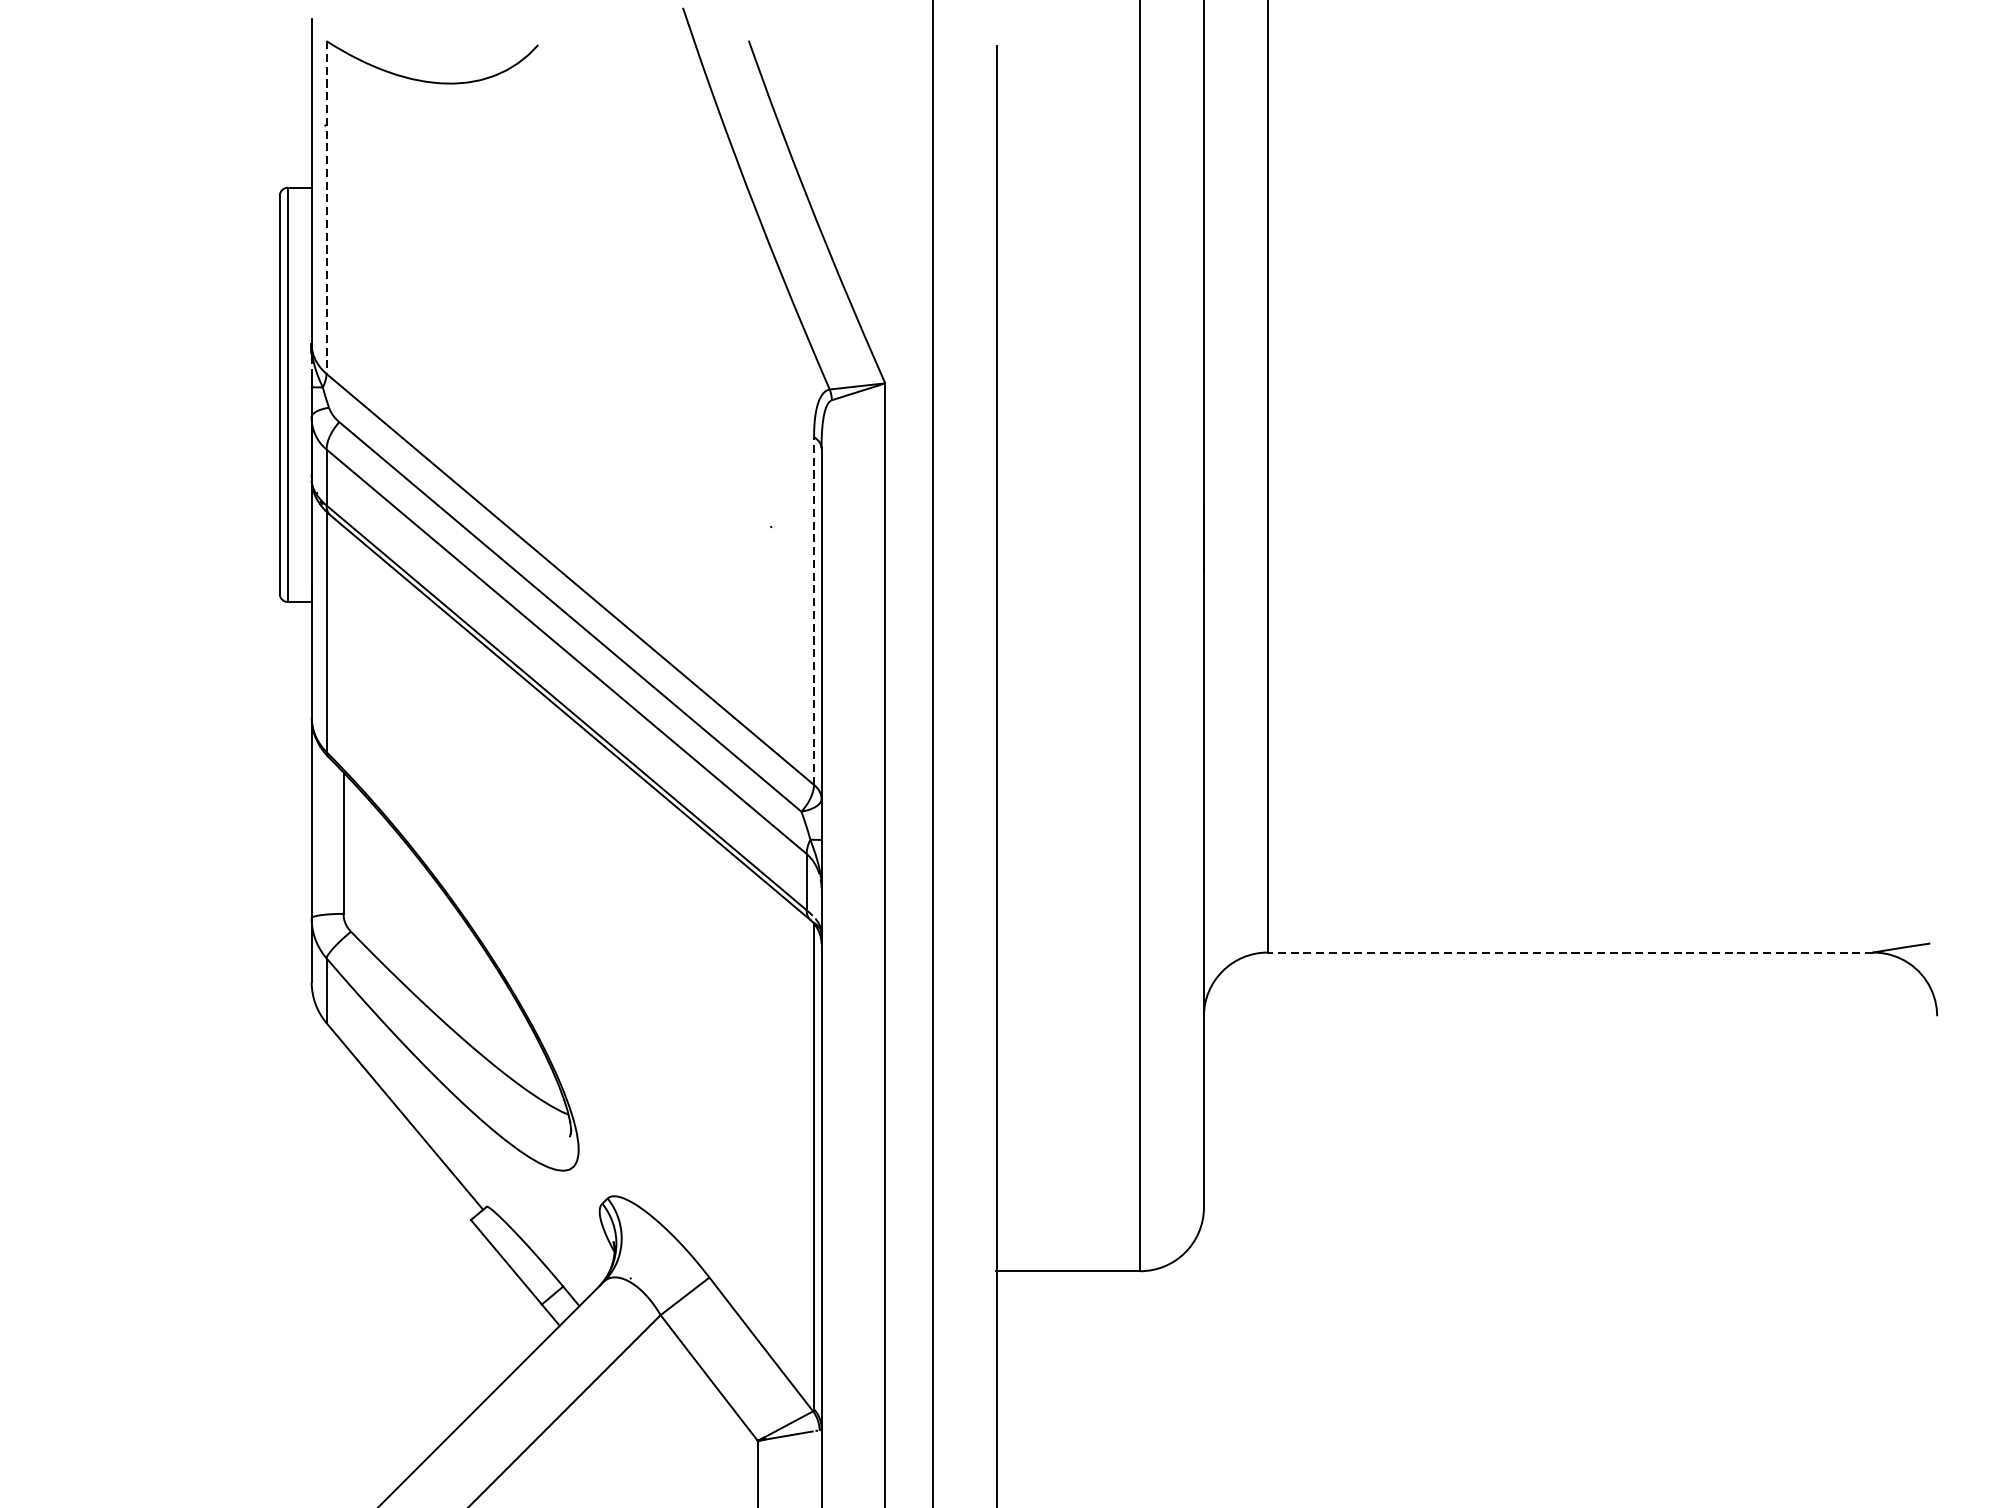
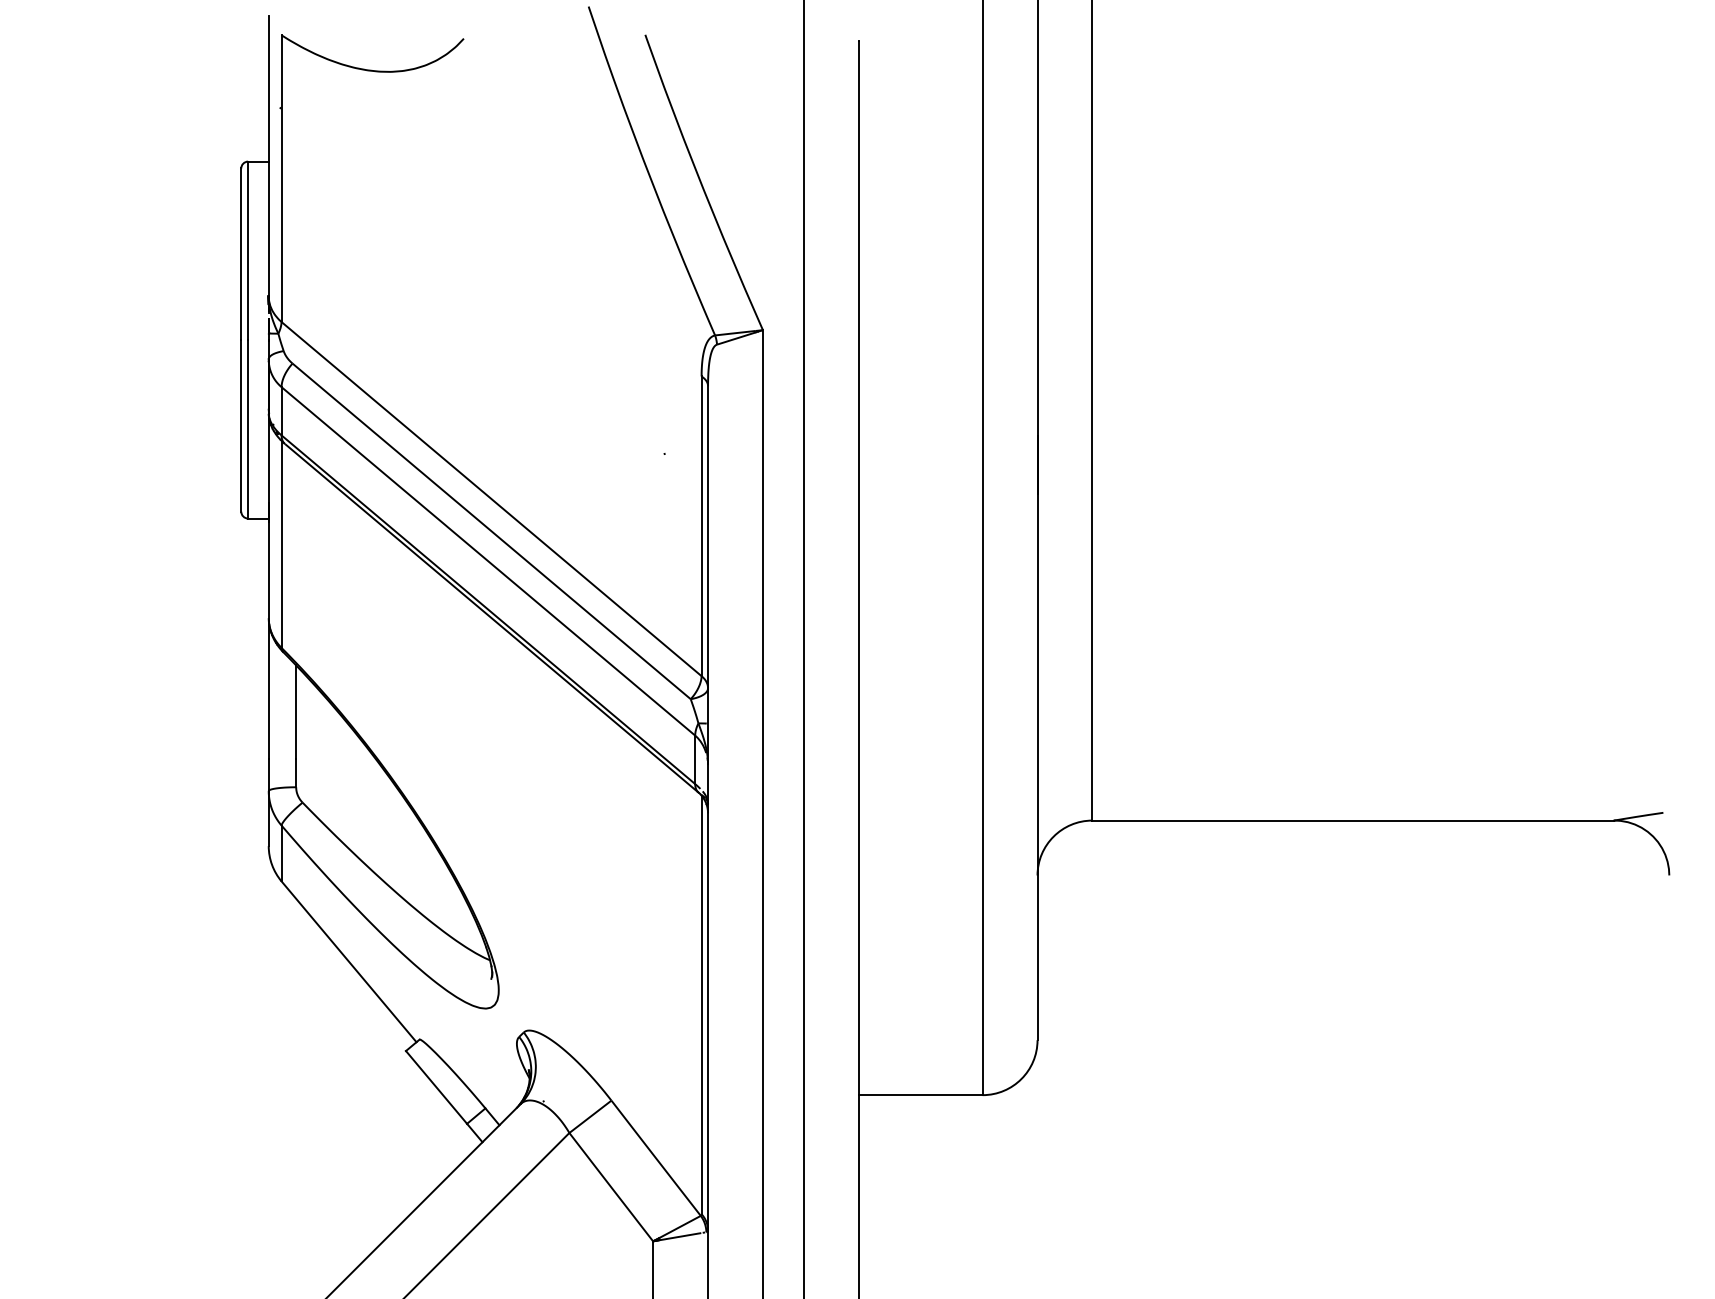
line: (326, 208) -> (281, 179), dashed -> solid
line: (813, 611) -> (701, 526), dashed -> solid
line: (1570, 952) -> (1353, 820), dashed -> solid

